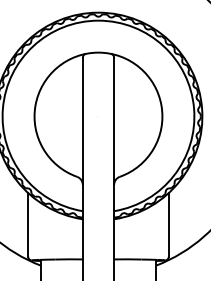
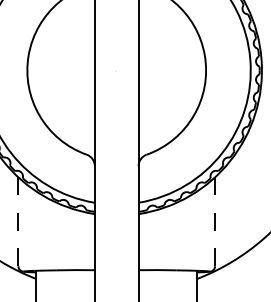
line: (28, 224) -> (18, 221), solid -> dashed
line: (168, 224) -> (214, 221), solid -> dashed

